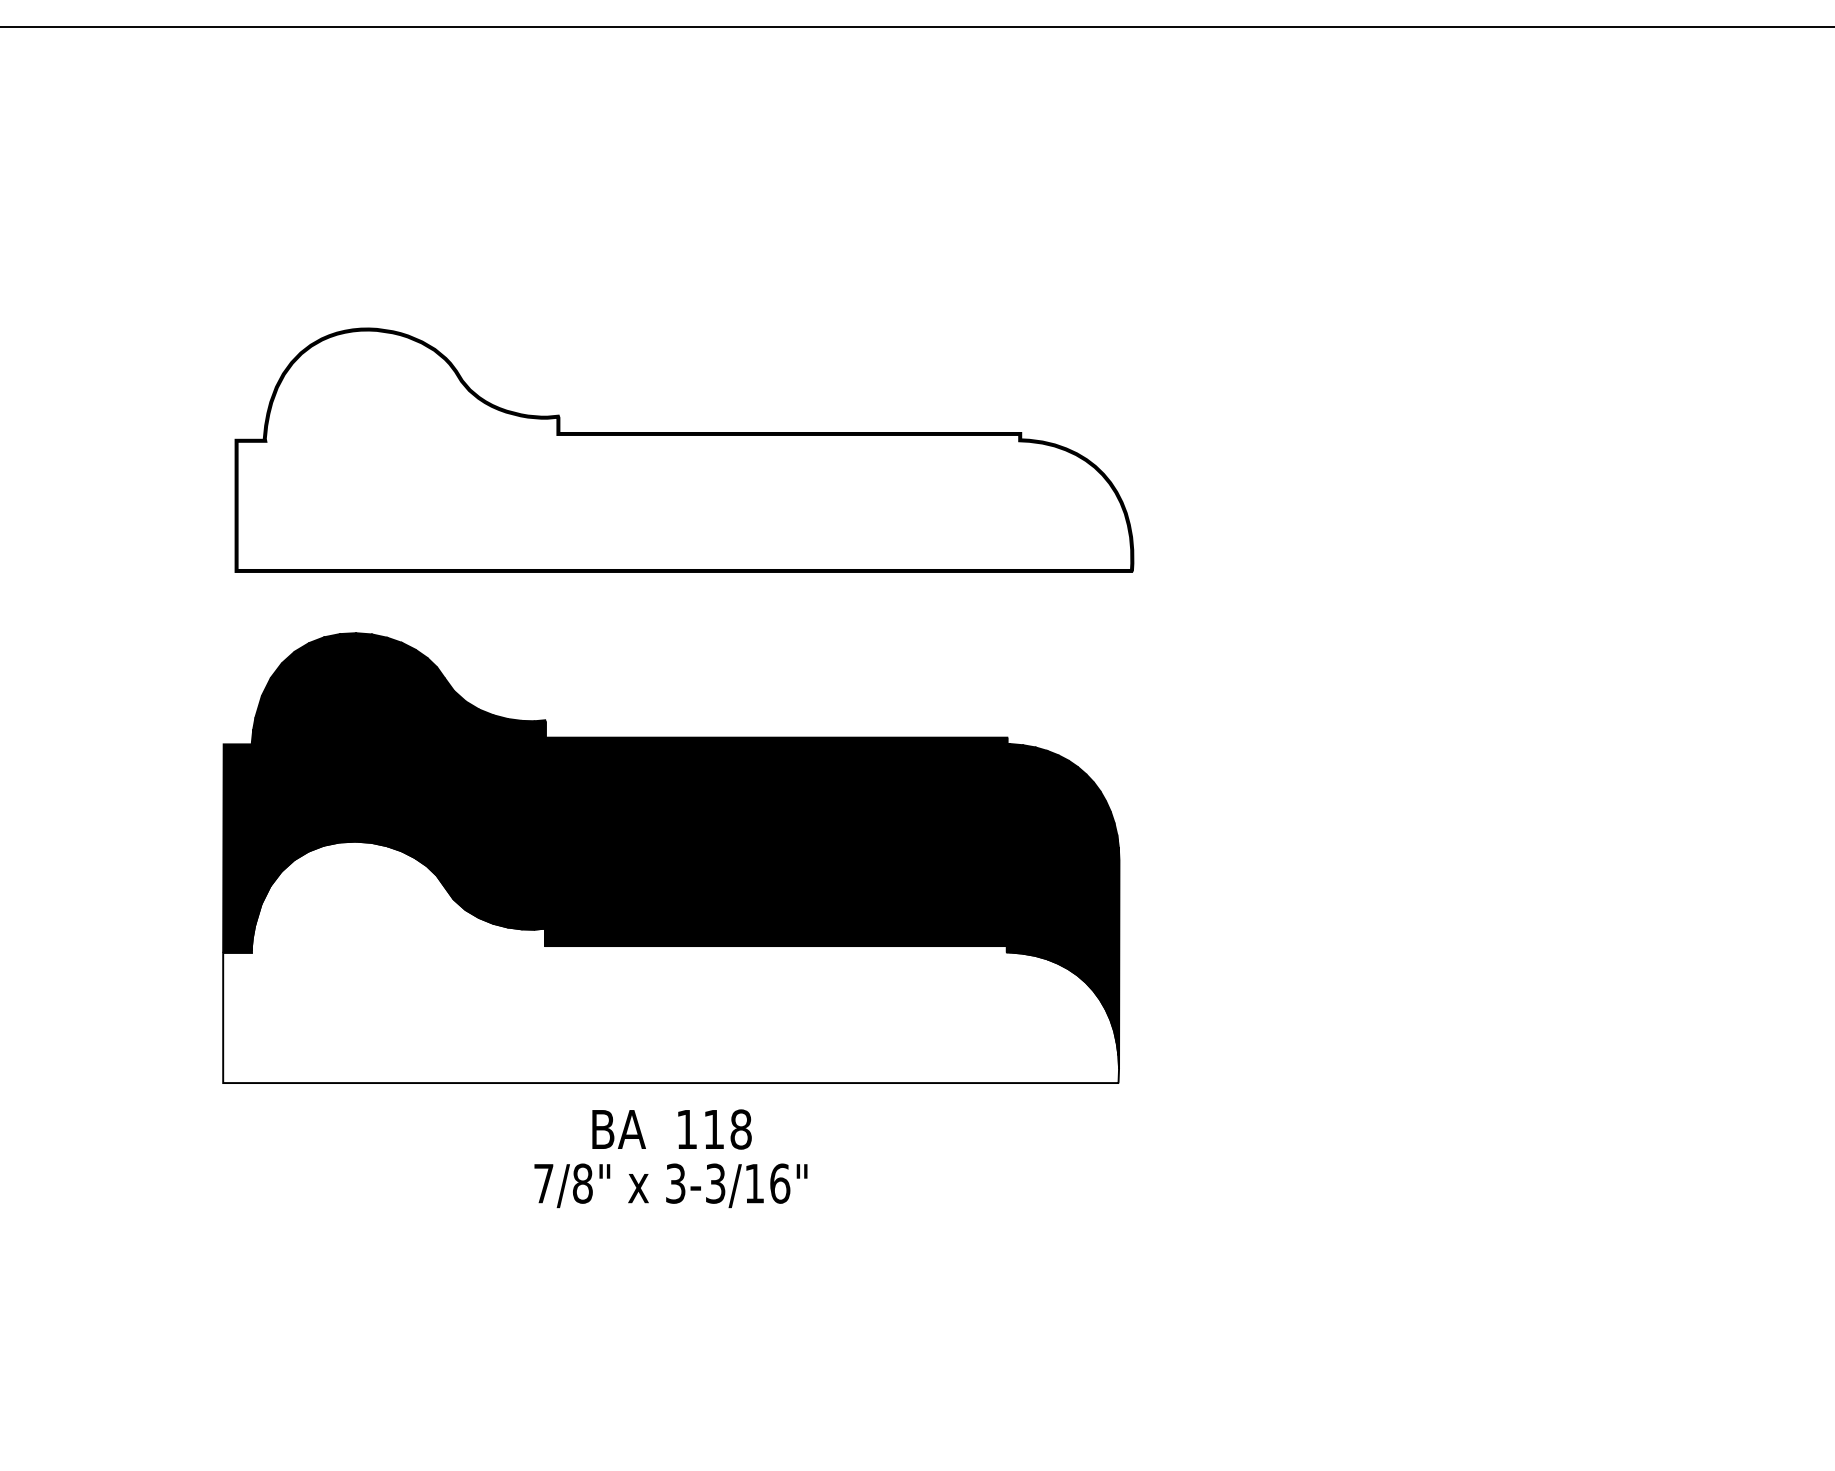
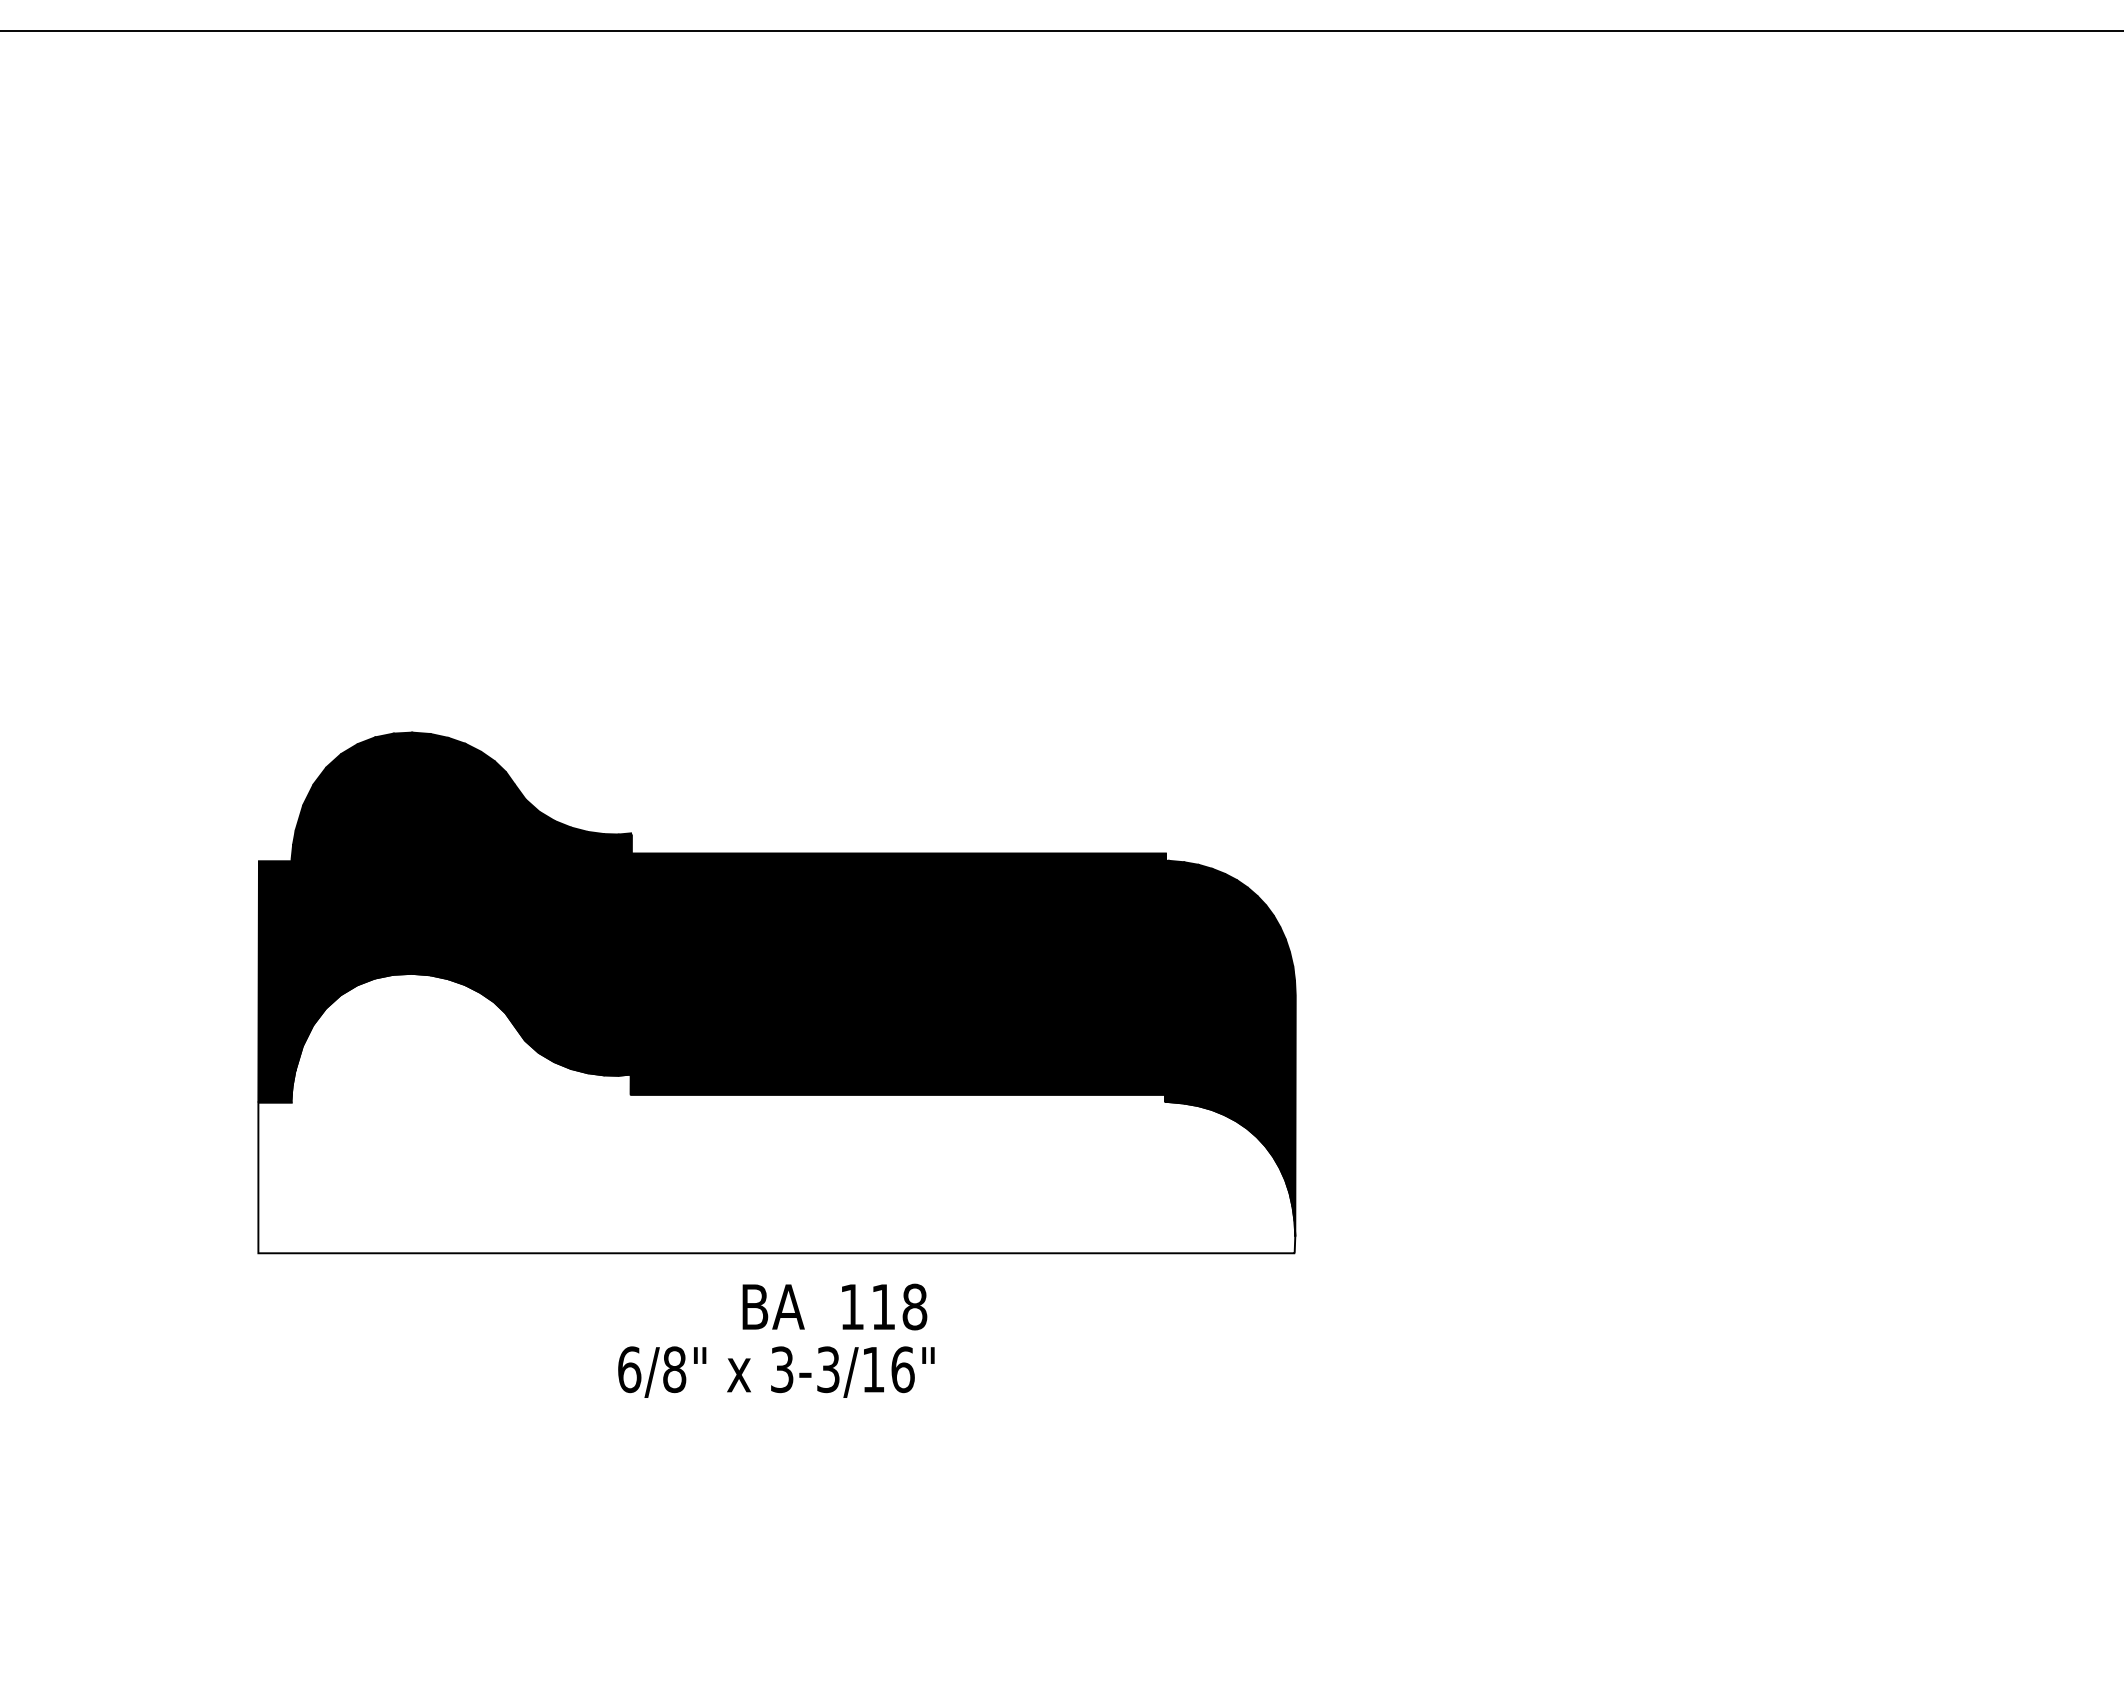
part: (683, 449) -> (791, 520), removed
text: (671, 1129) -> (834, 1306), moved
text: (543, 1183) -> (629, 1369), 7/8" -> 6/8"

